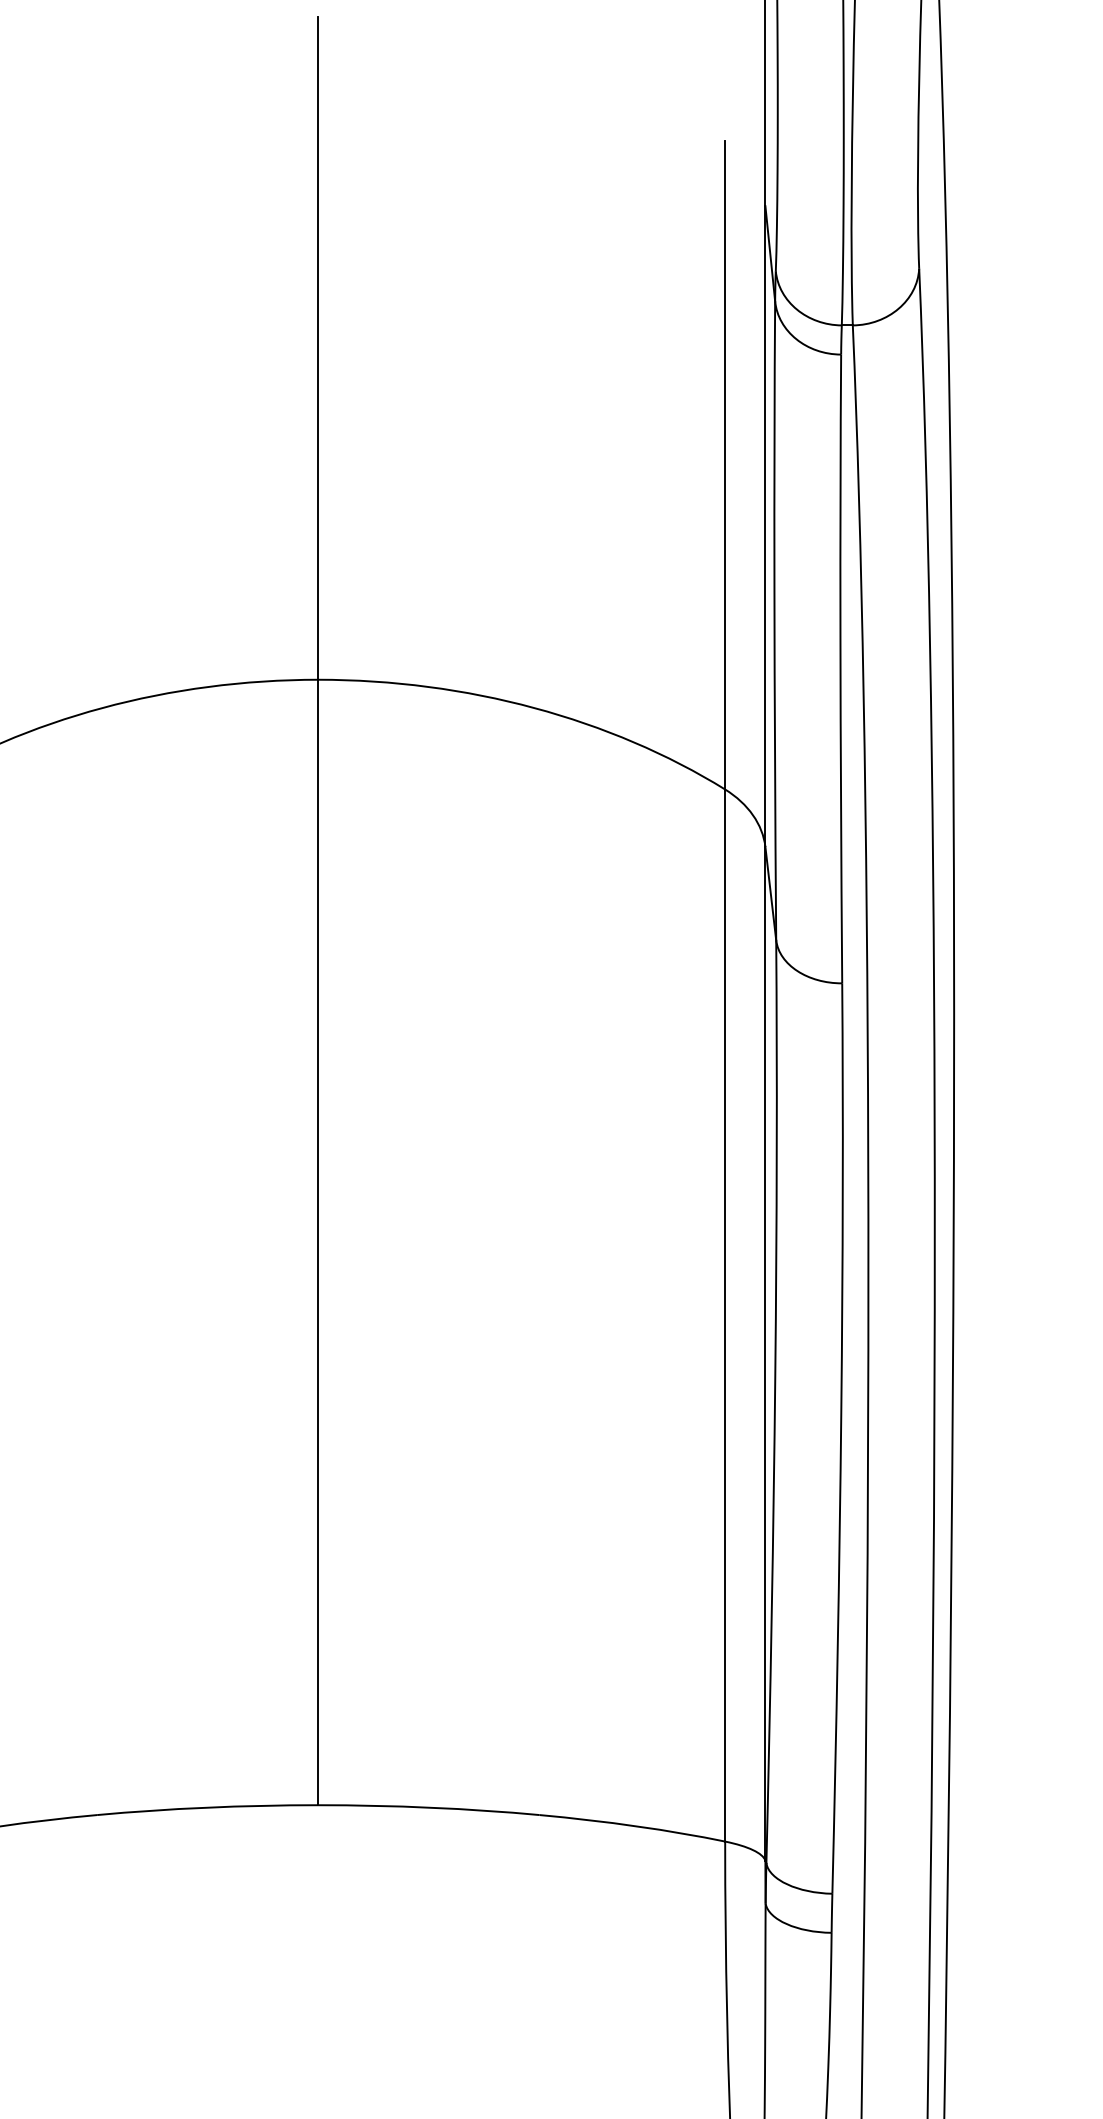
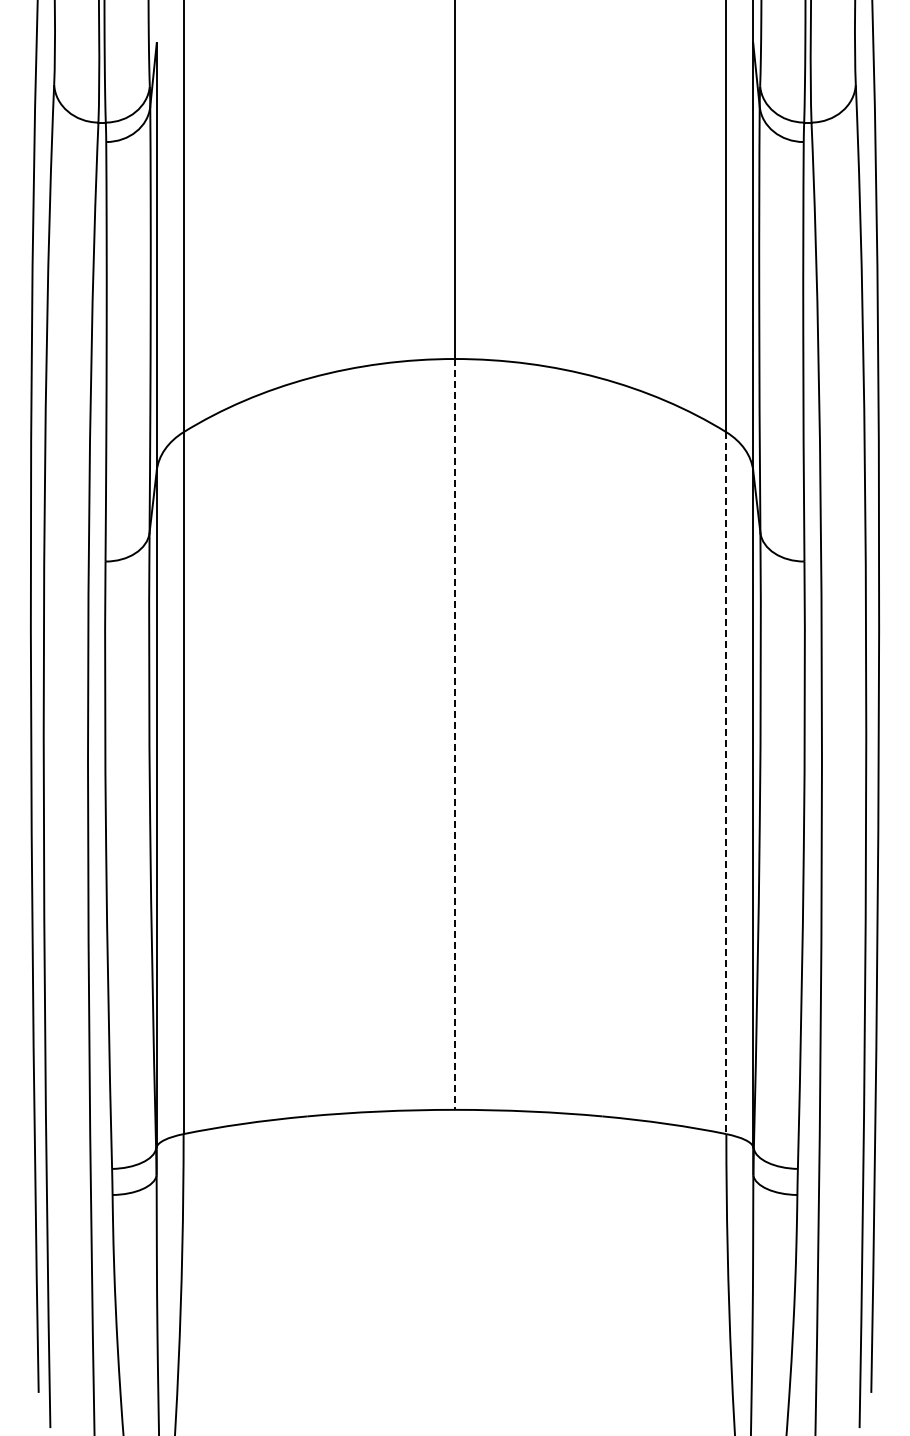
line: (317, 1242) -> (454, 734), solid -> dashed
line: (725, 1316) -> (726, 783), solid -> dashed

